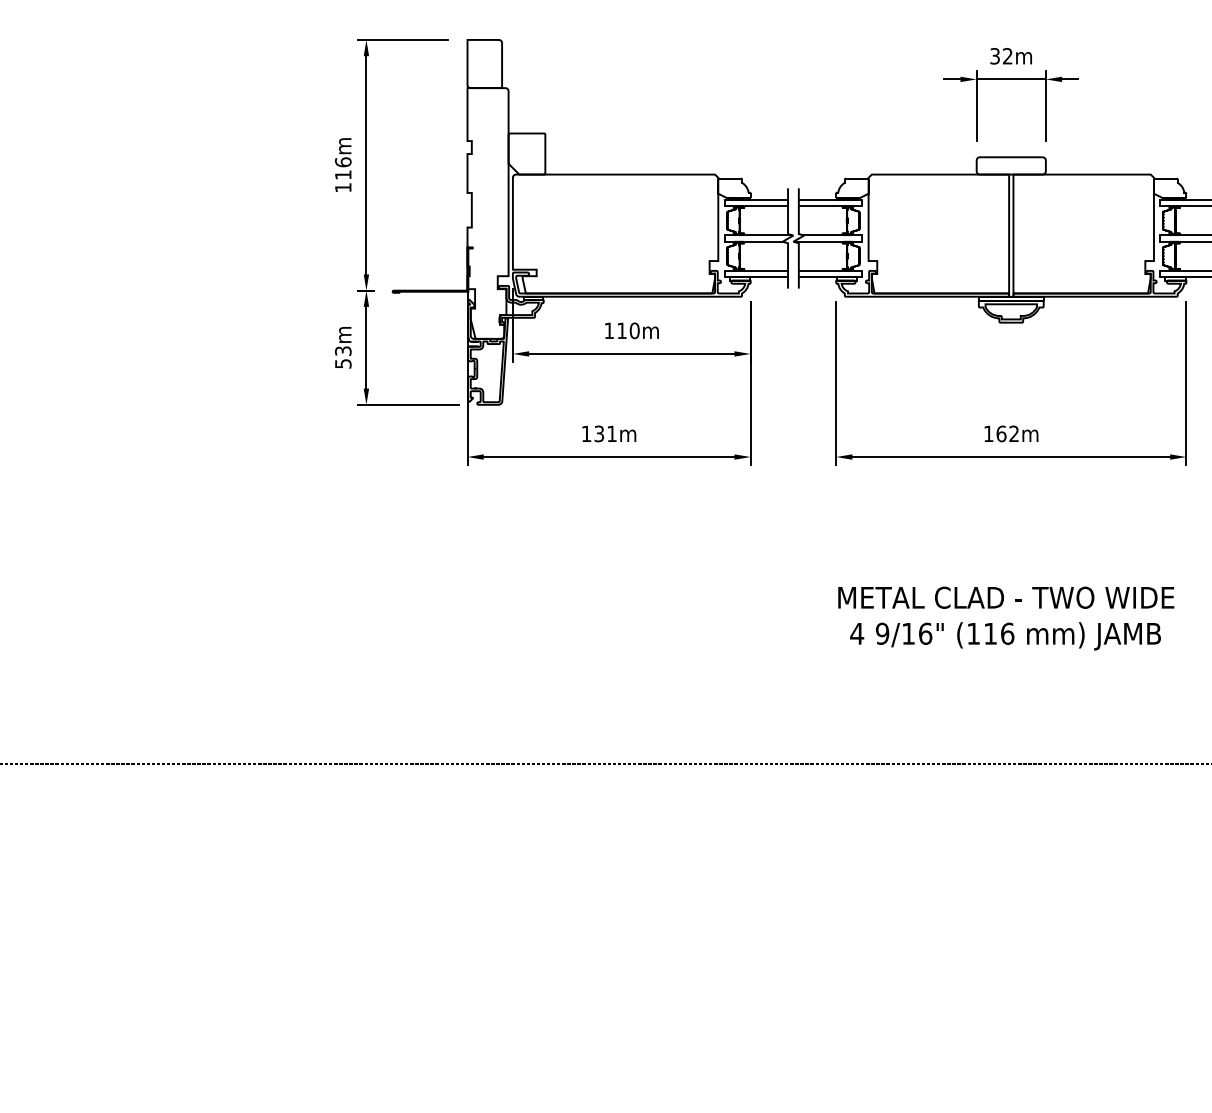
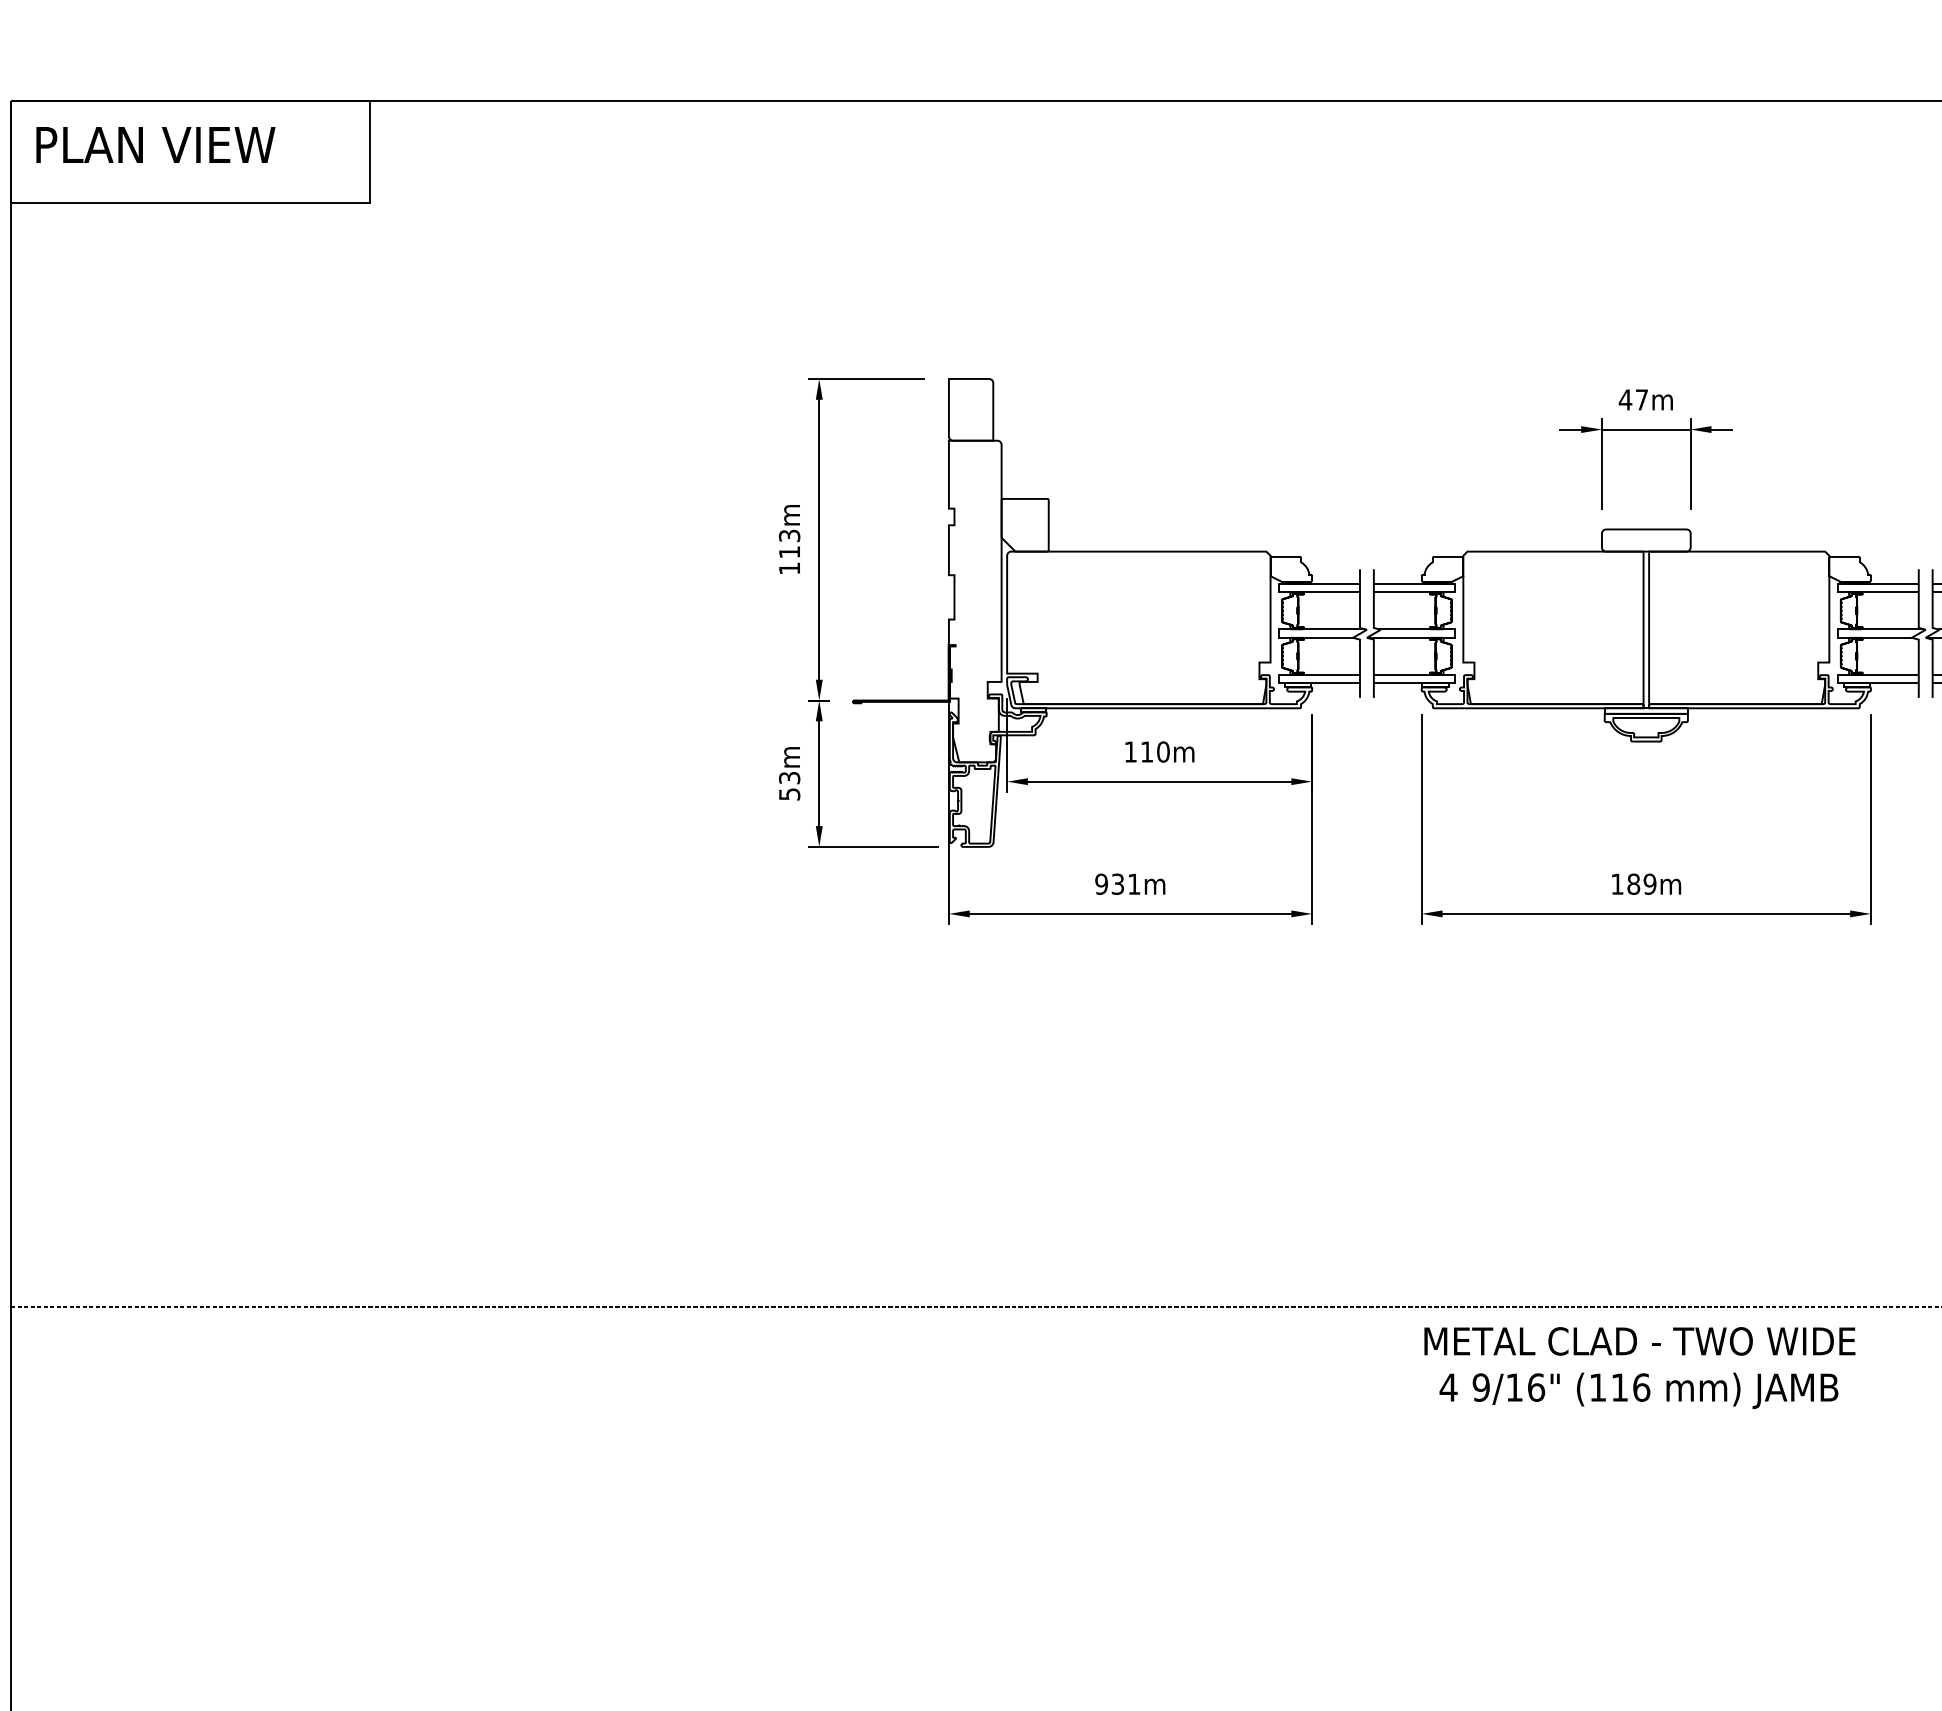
text: (1000, 55) -> (1632, 399), 32m -> 47m
text: (343, 162) -> (789, 535), 116m -> 113m
text: (586, 433) -> (1101, 883), 131m -> 931m
text: (1007, 433) -> (1641, 883), 162m -> 189m
text: (1005, 618) -> (1639, 1367), moved

